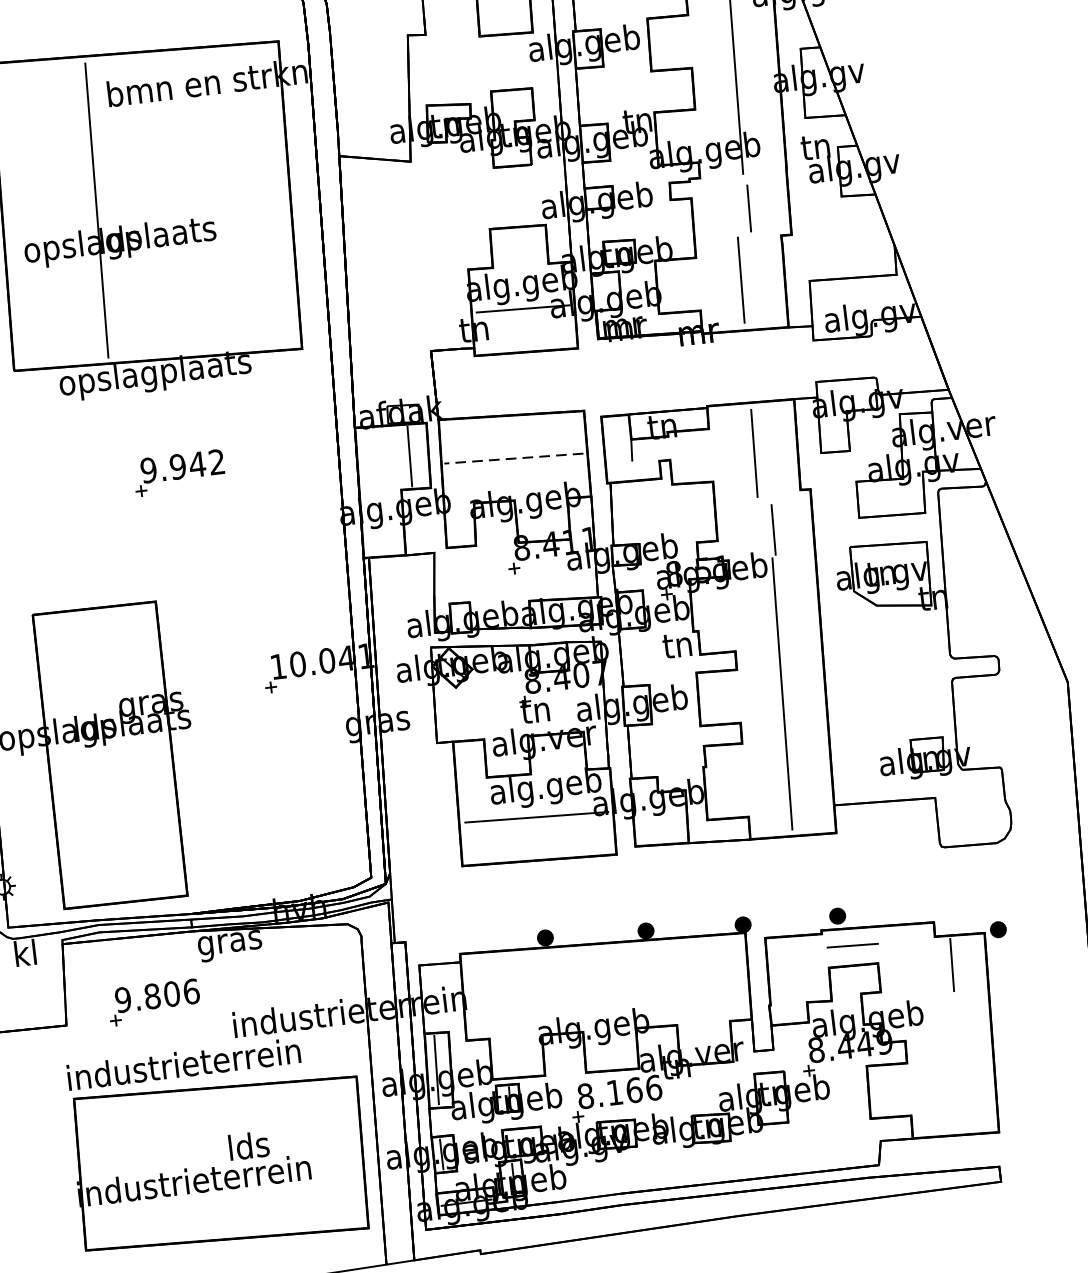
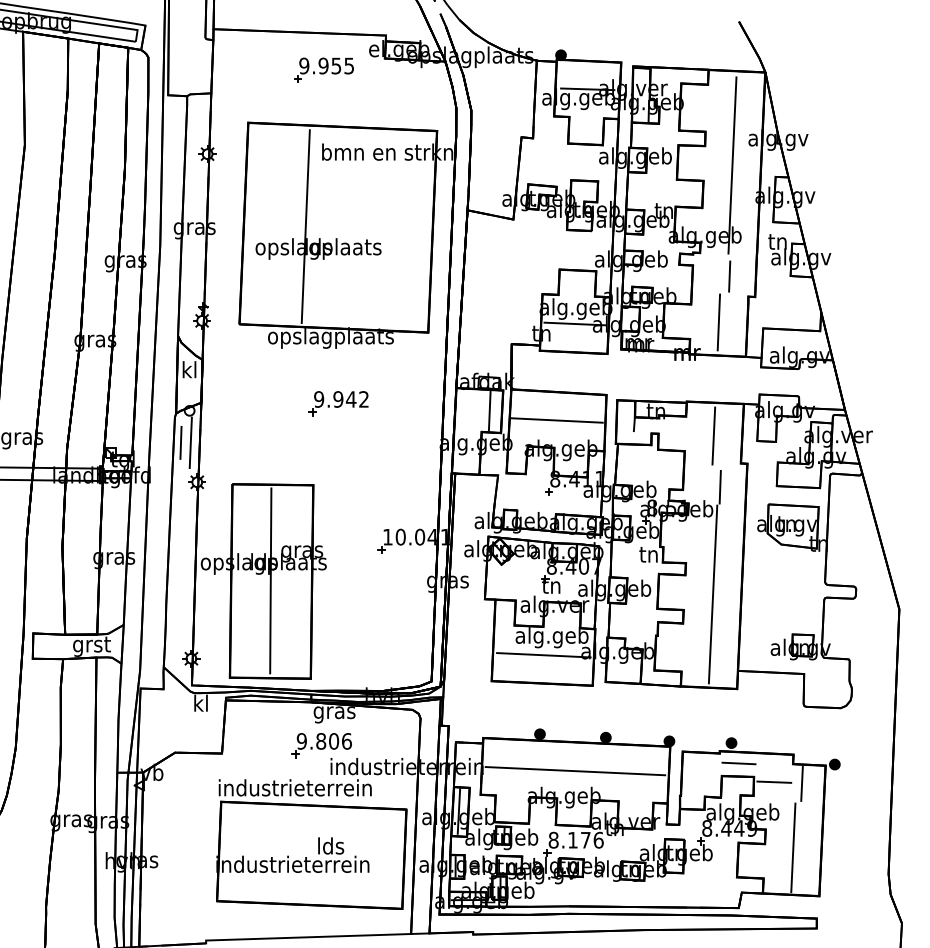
line: (514, 458) -> (557, 420), dashed -> solid
line: (108, 754) -> (270, 580), added
line: (909, 966) -> (774, 781), added
line: (606, 987) -> (575, 771), added
part: (153, 1002) -> (321, 745), moved
line: (950, 1063) -> (793, 847), added
text: (633, 1089) -> (585, 839), 8.166 -> 8.176

